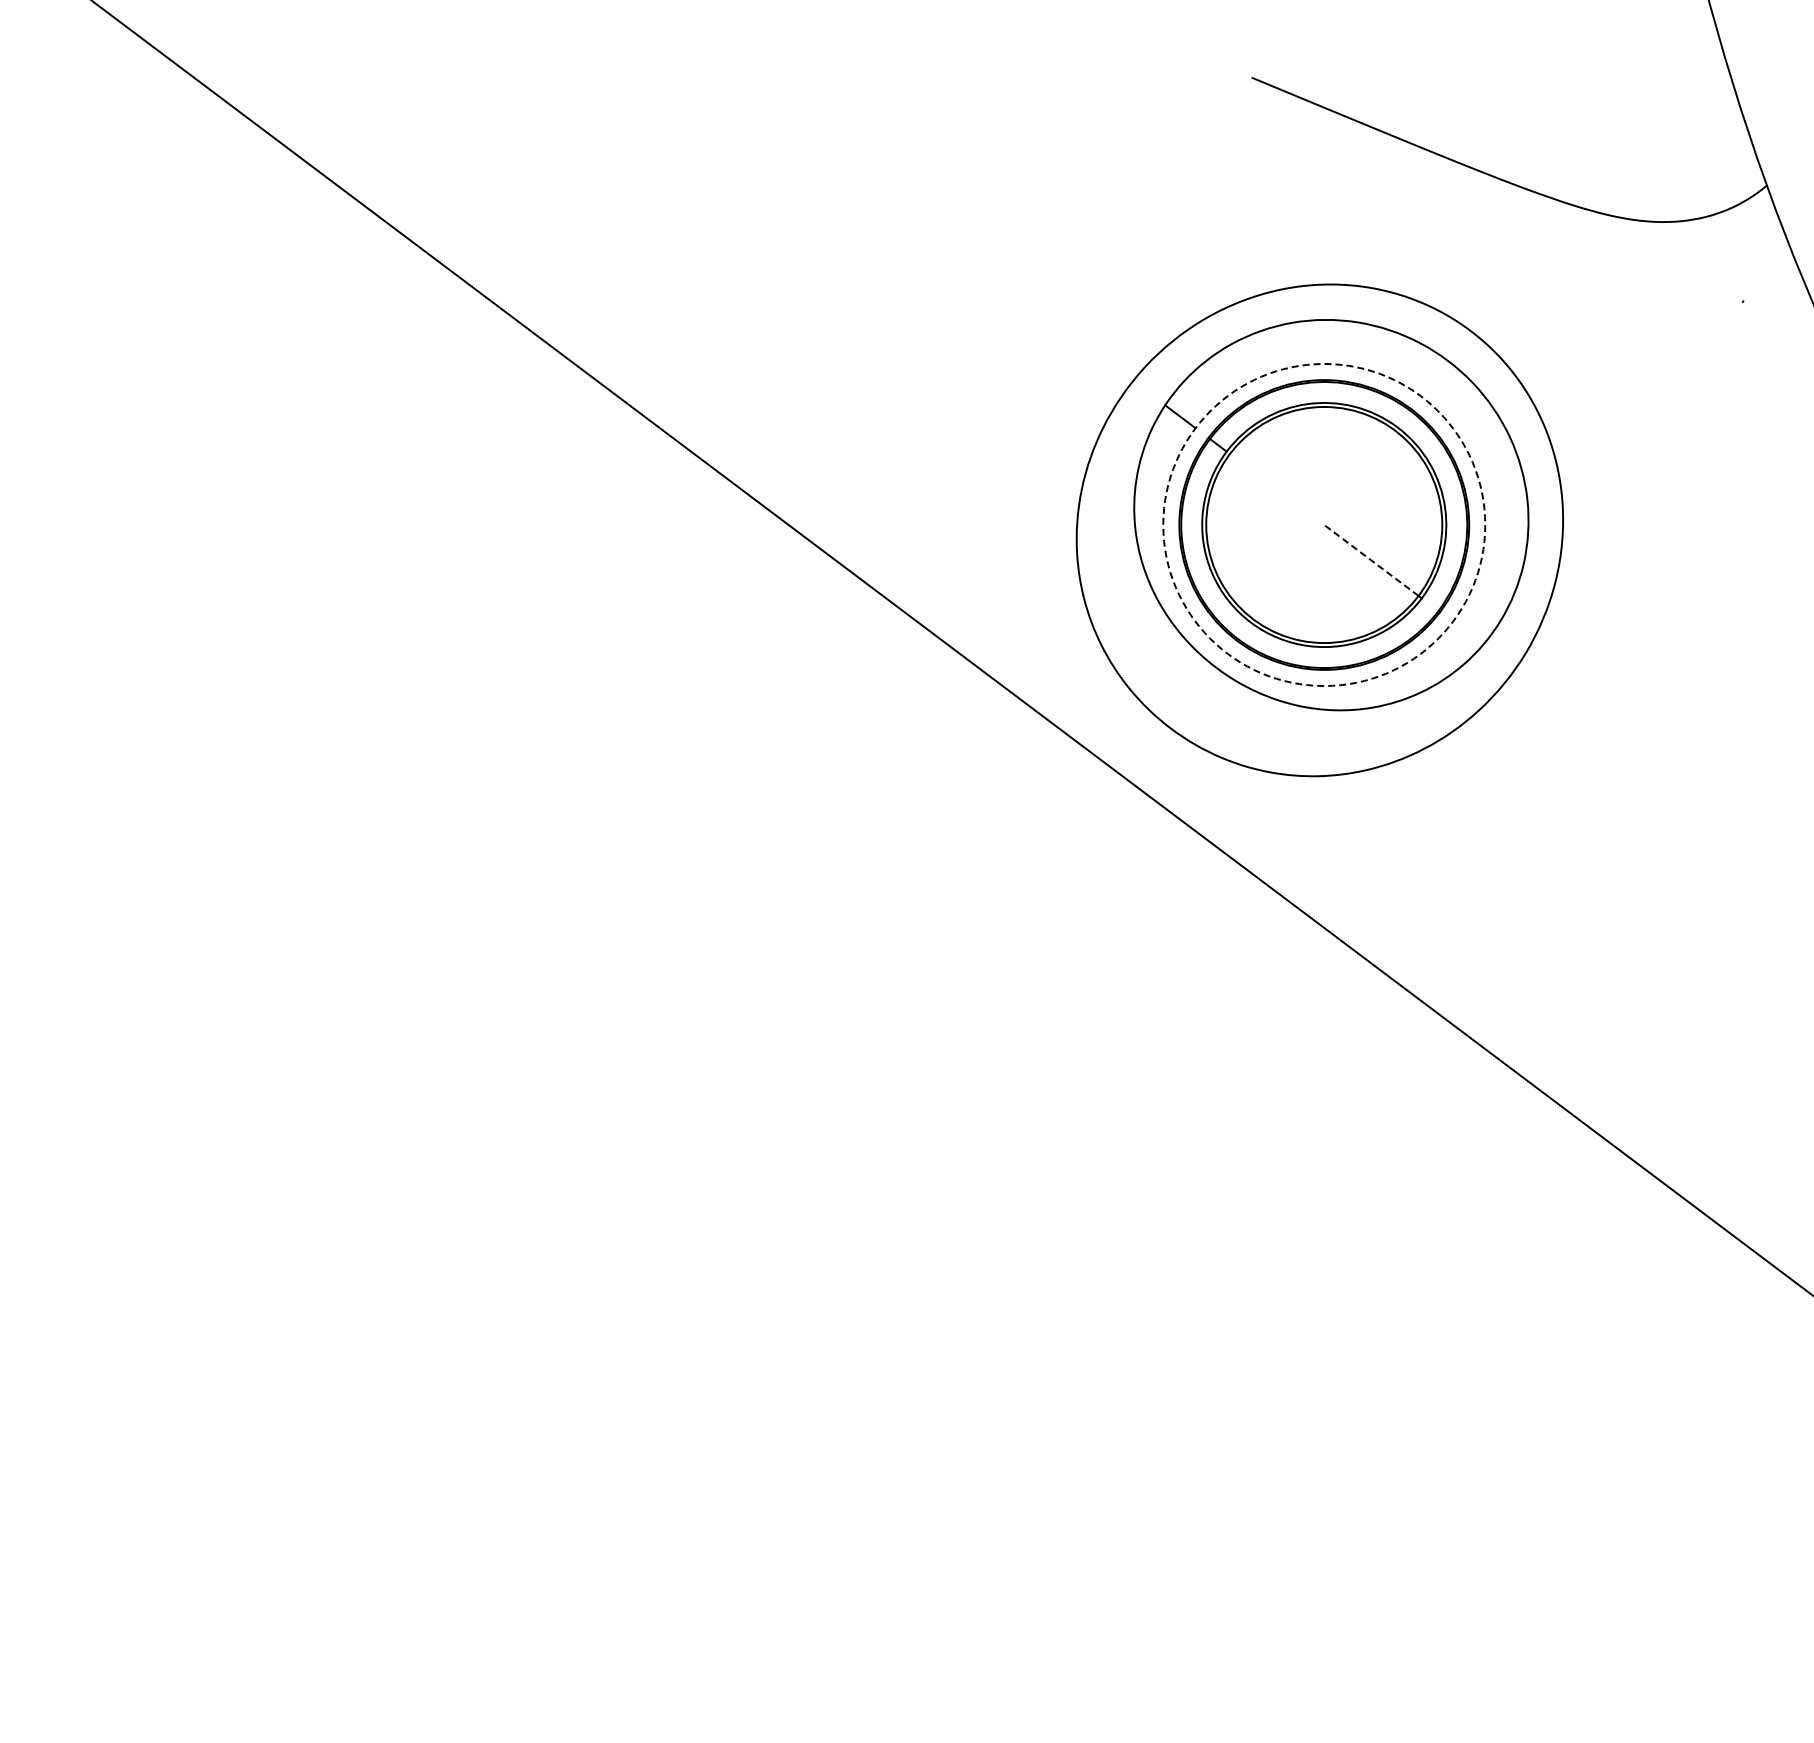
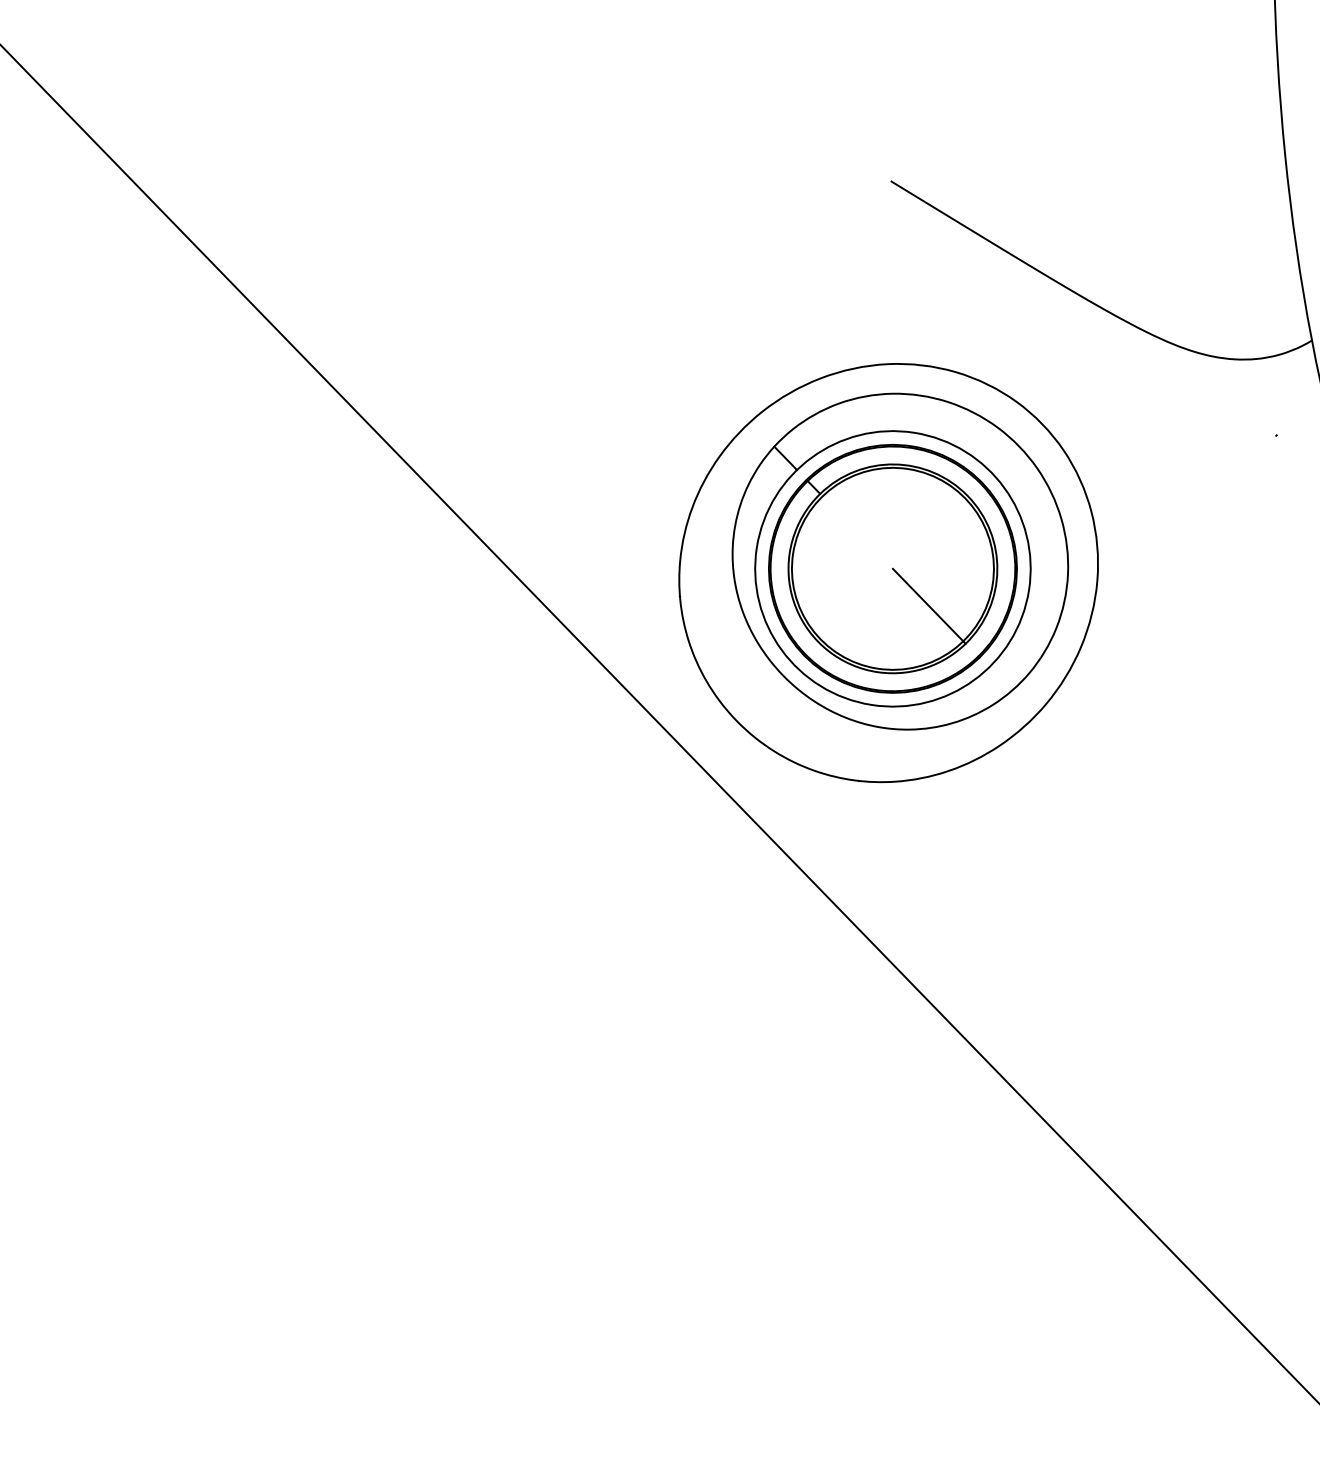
circle: (1324, 525) -> (893, 569), dashed -> solid
line: (1371, 560) -> (928, 605), dashed -> solid

